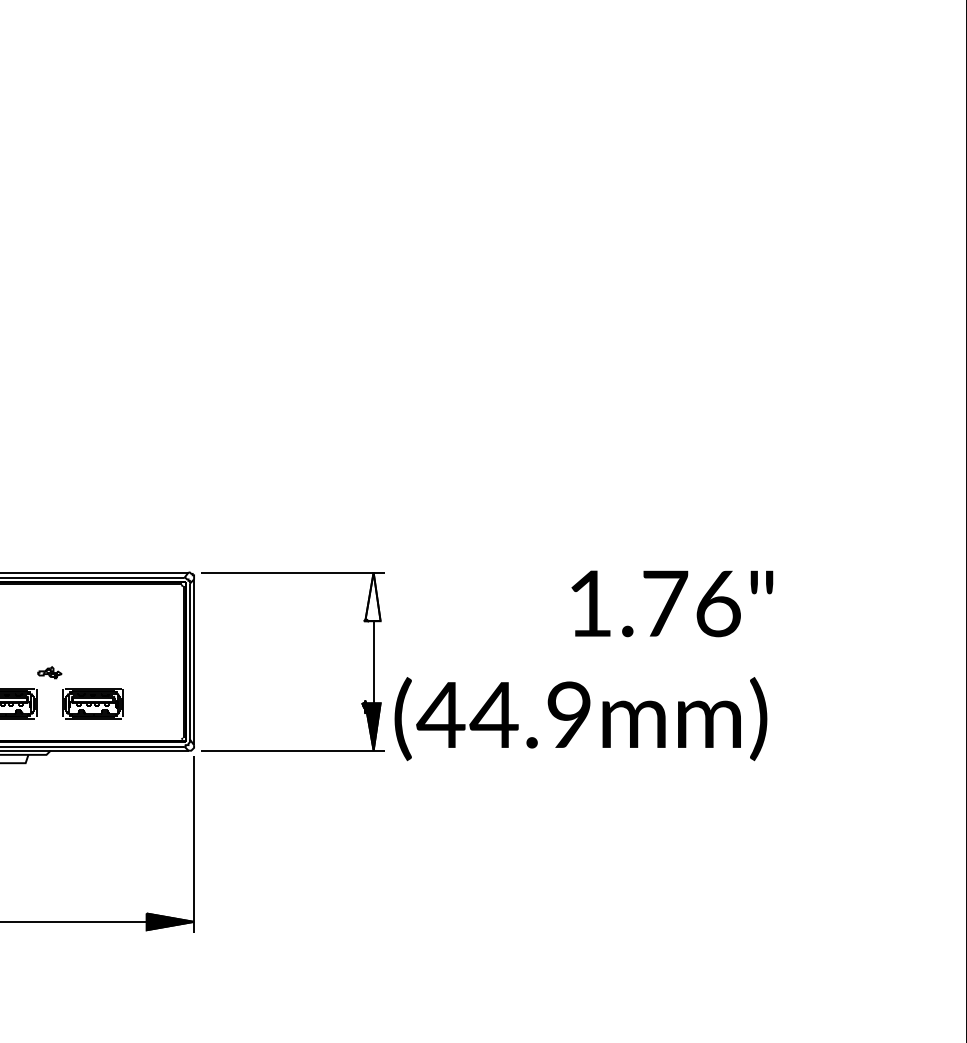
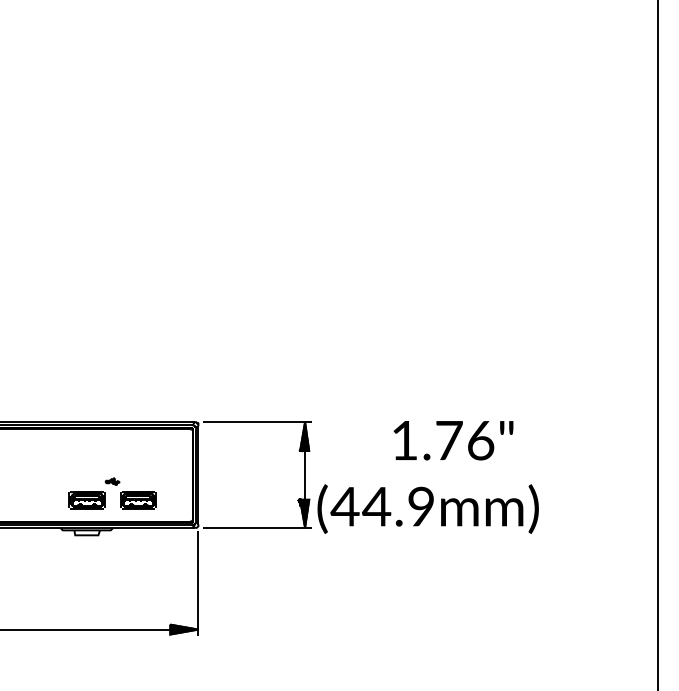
fill: (372, 596) -> (304, 436), added
text: (672, 603) -> (453, 440), moved

